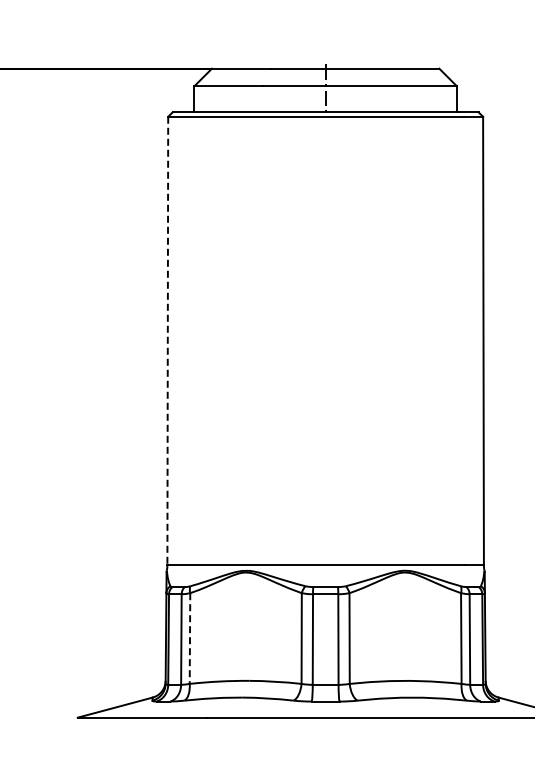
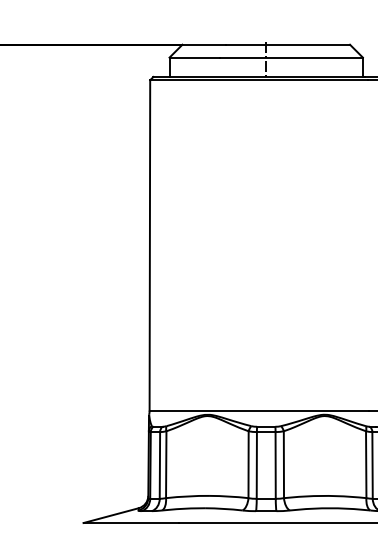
line: (167, 341) -> (149, 245), dashed -> solid
line: (189, 639) -> (165, 465), dashed -> solid

